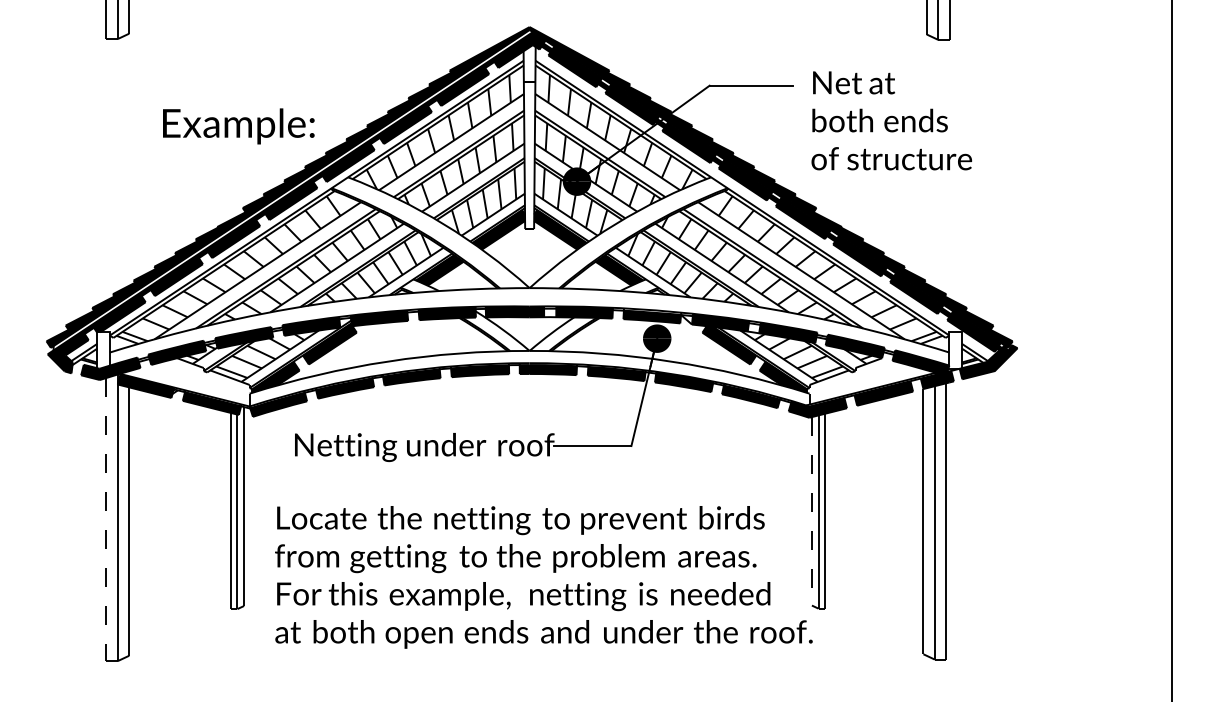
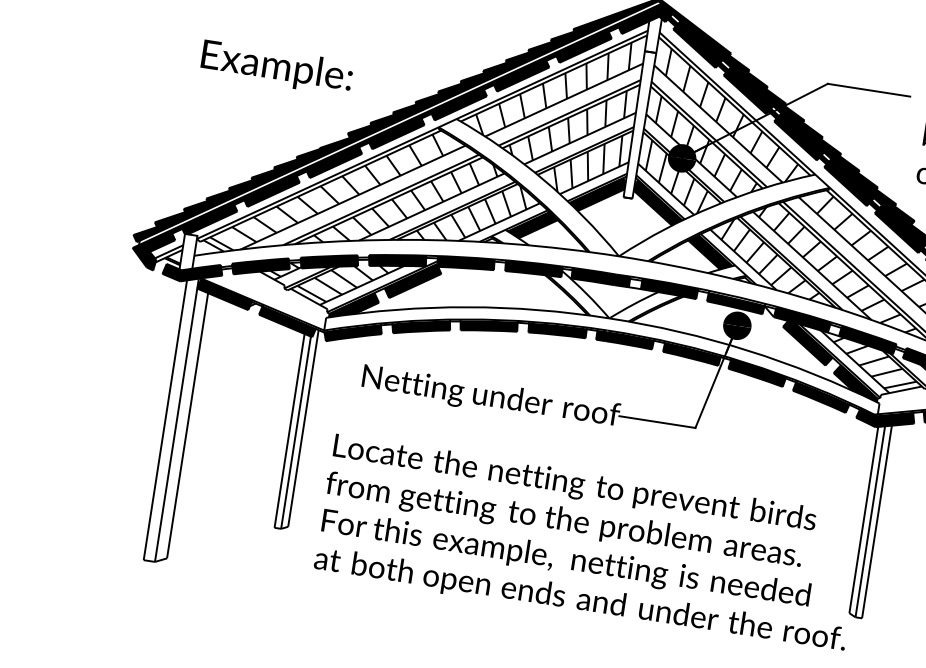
text: (238, 126) -> (276, 68), moved
line: (811, 511) -> (863, 520), dashed -> solid
line: (106, 519) -> (165, 420), dashed -> solid

